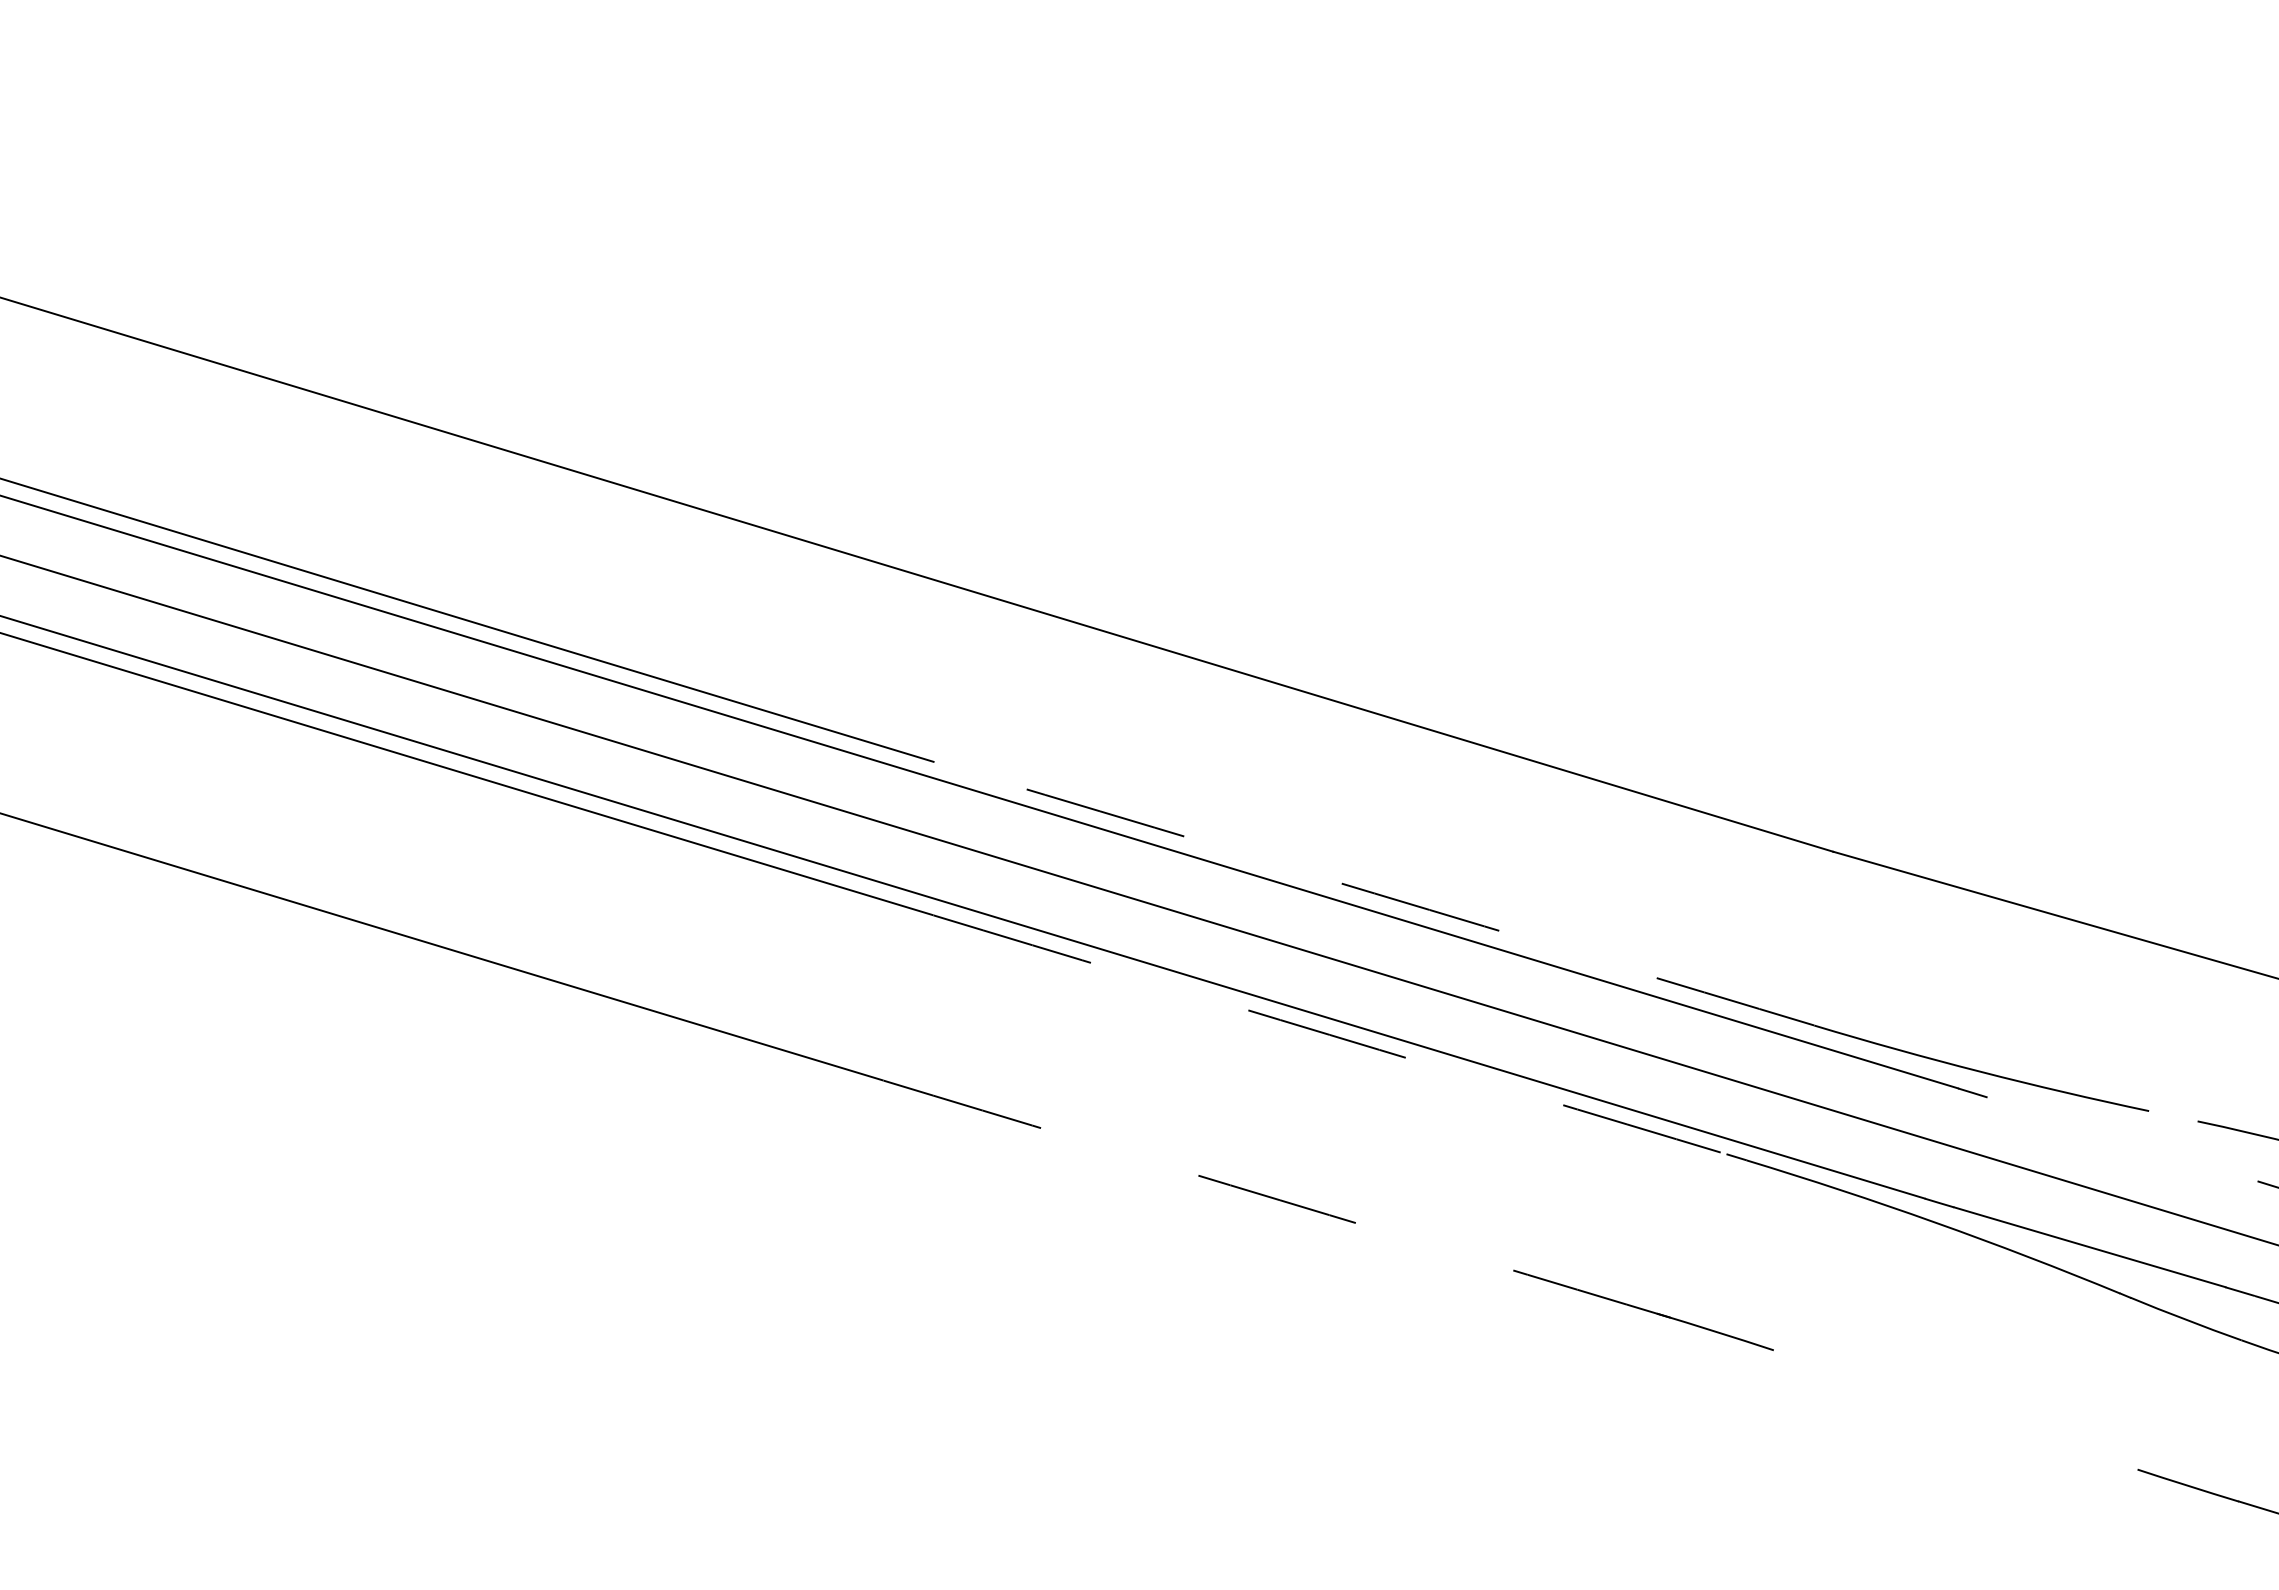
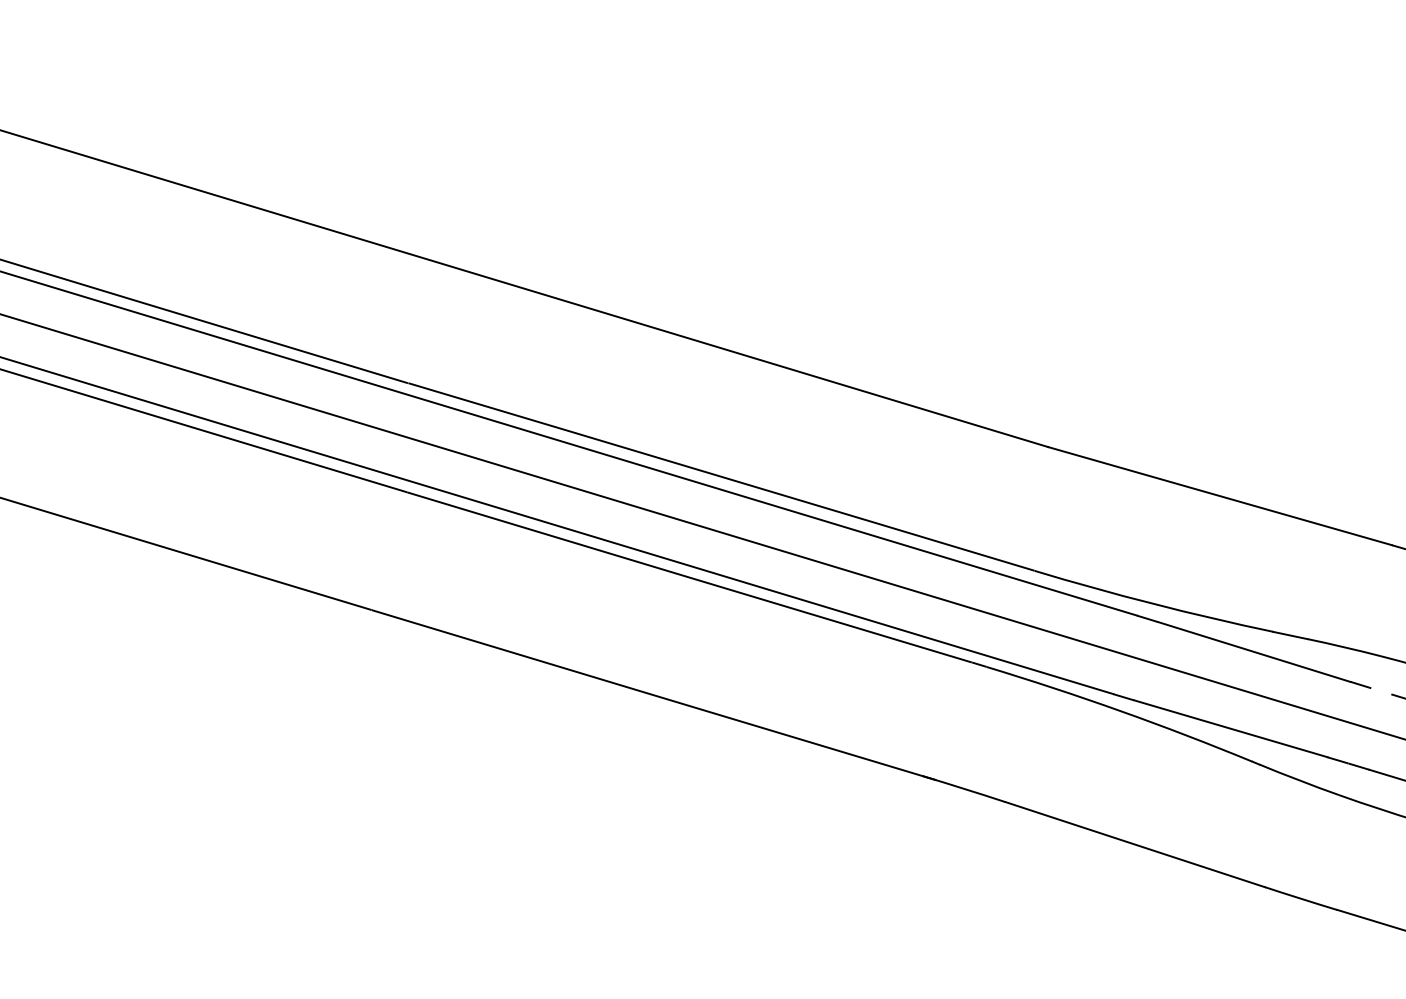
arc: (1374, 893) -> (721, 476), dashed -> solid
arc: (1329, 1034) -> (689, 577), dashed -> solid
line: (2173, 1116) -> (1290, 635), added
line: (2122, 1139) -> (1254, 652), added
arc: (1279, 1200) -> (653, 695), dashed -> solid
line: (1955, 1409) -> (1135, 844), added

